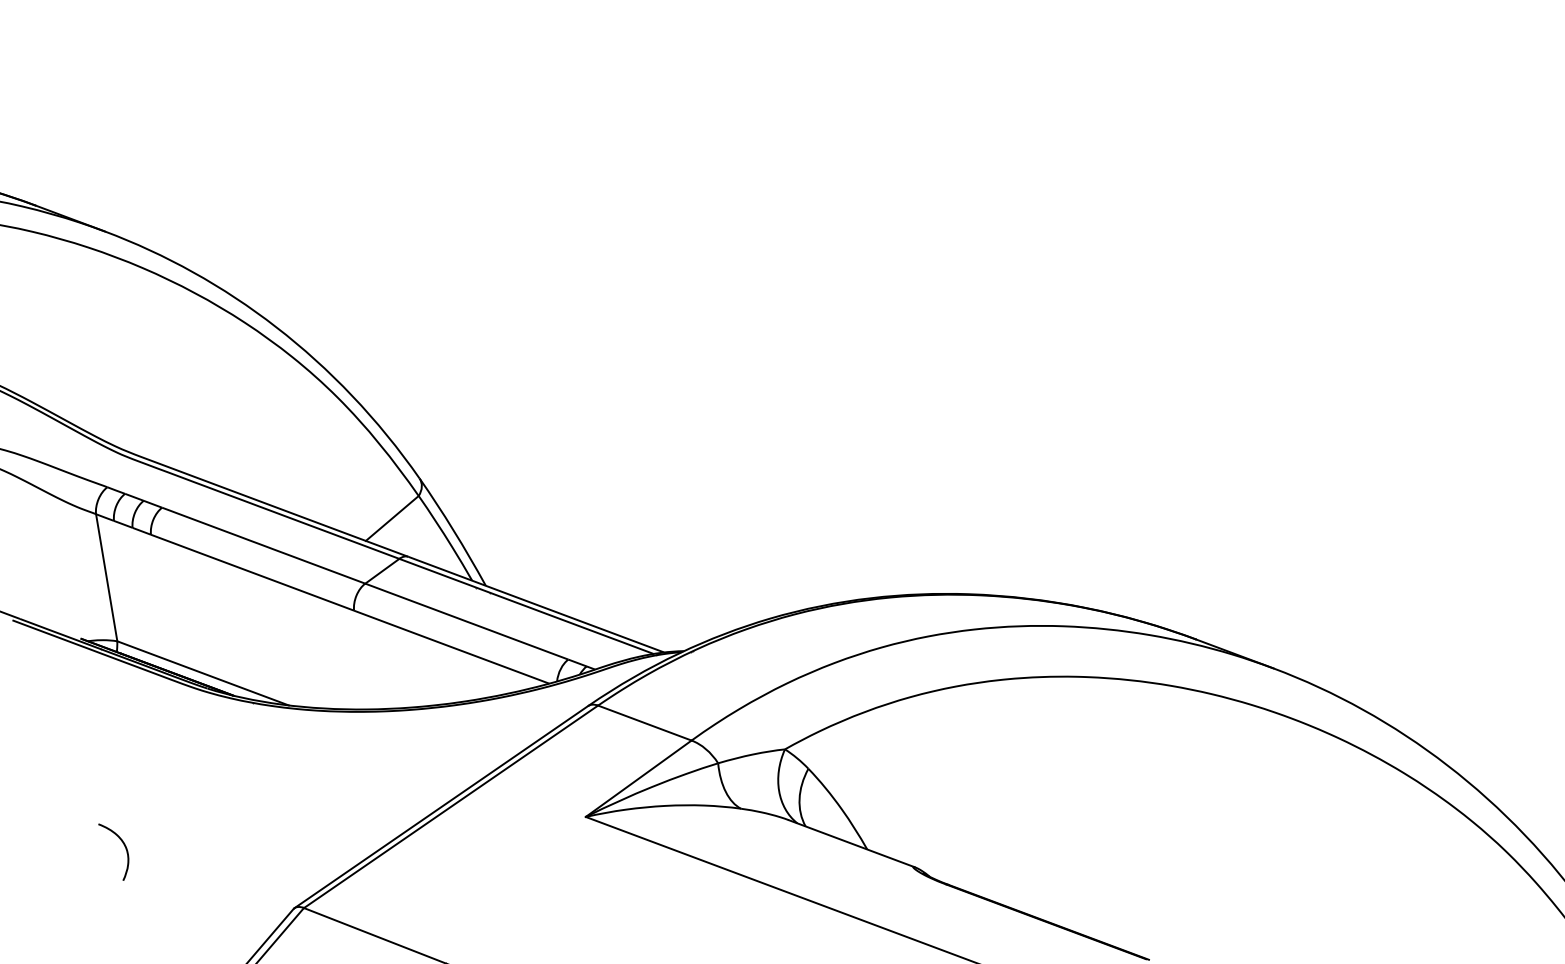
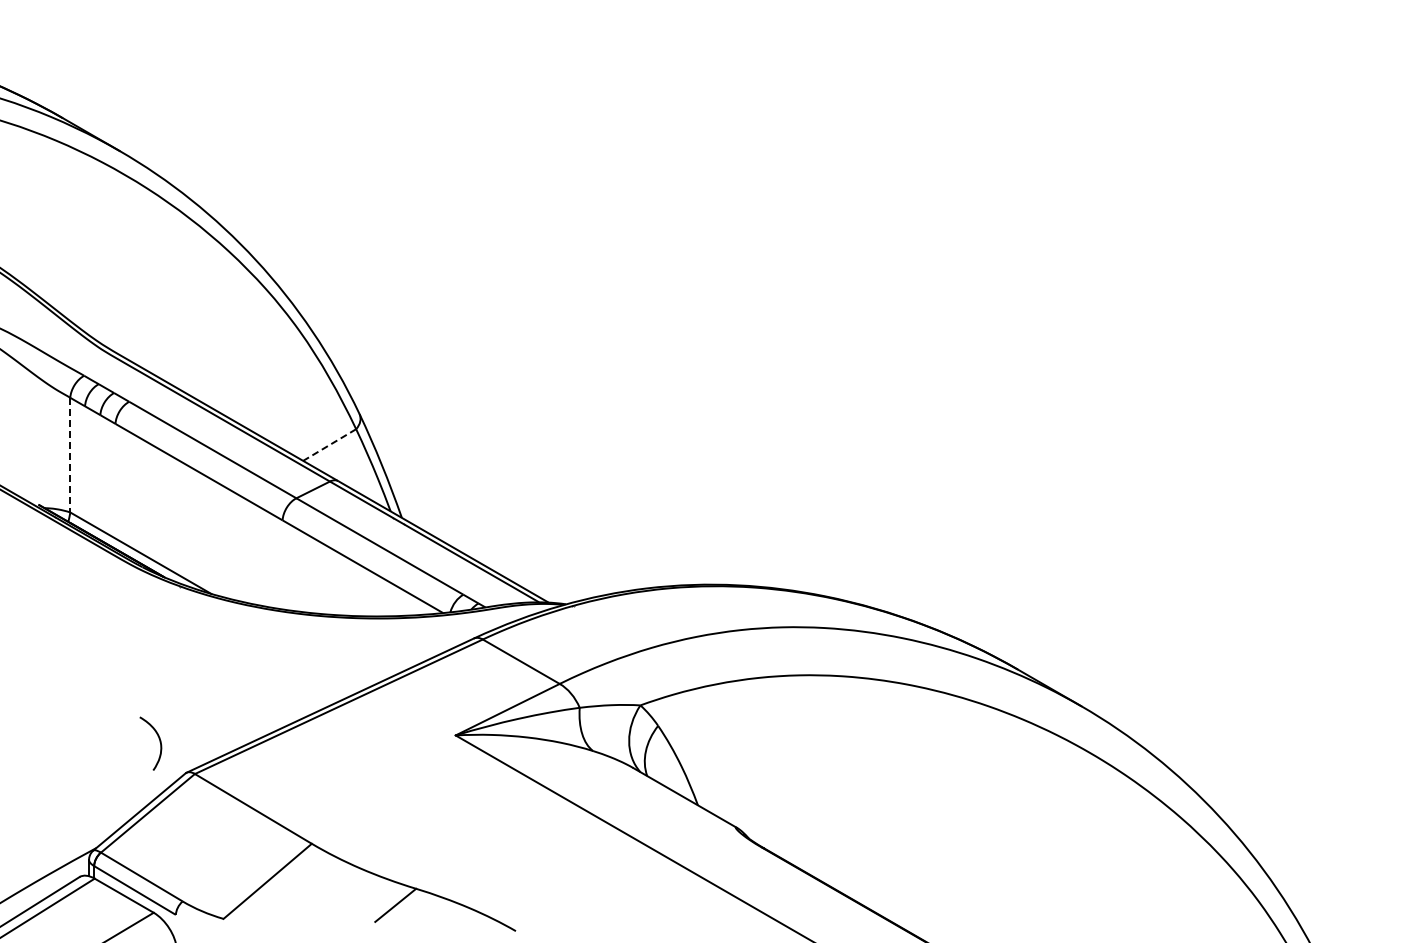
line: (392, 519) -> (329, 445), solid -> dashed
line: (106, 578) -> (70, 455), solid -> dashed
curve: (124, 848) -> (159, 742), moved

